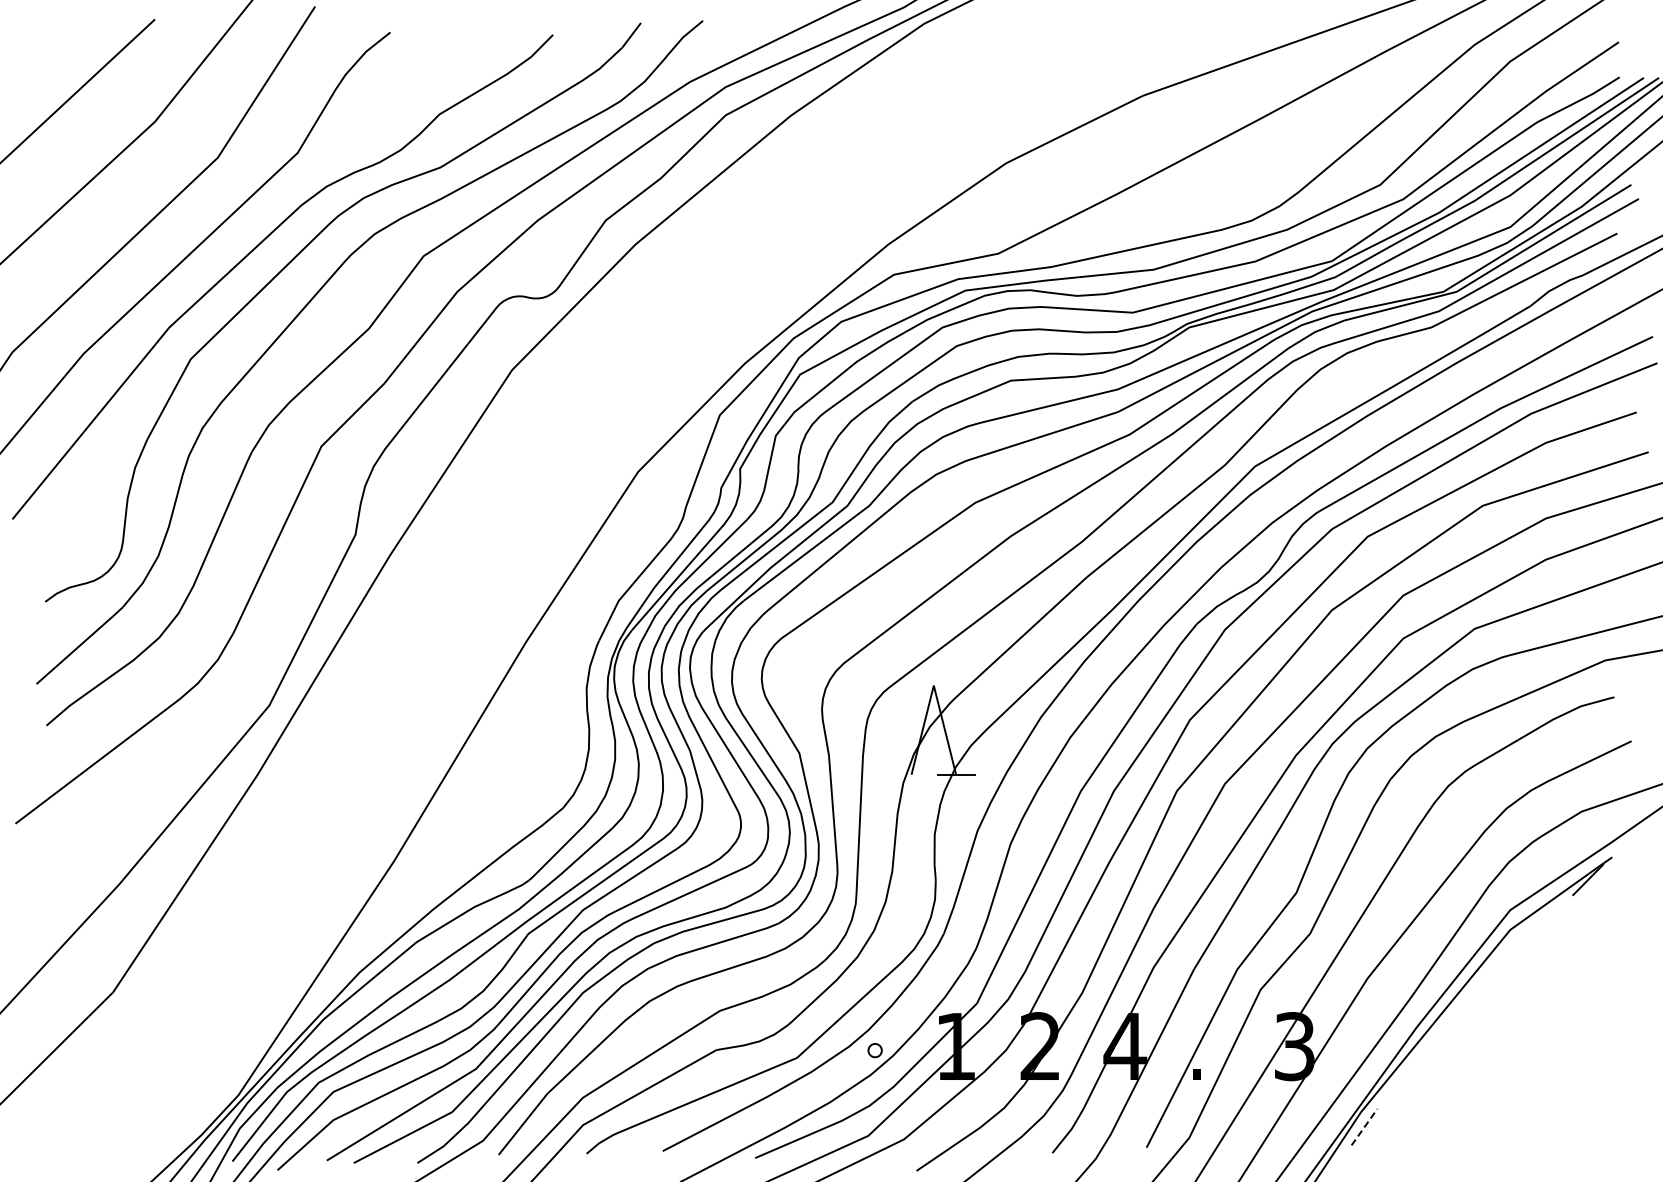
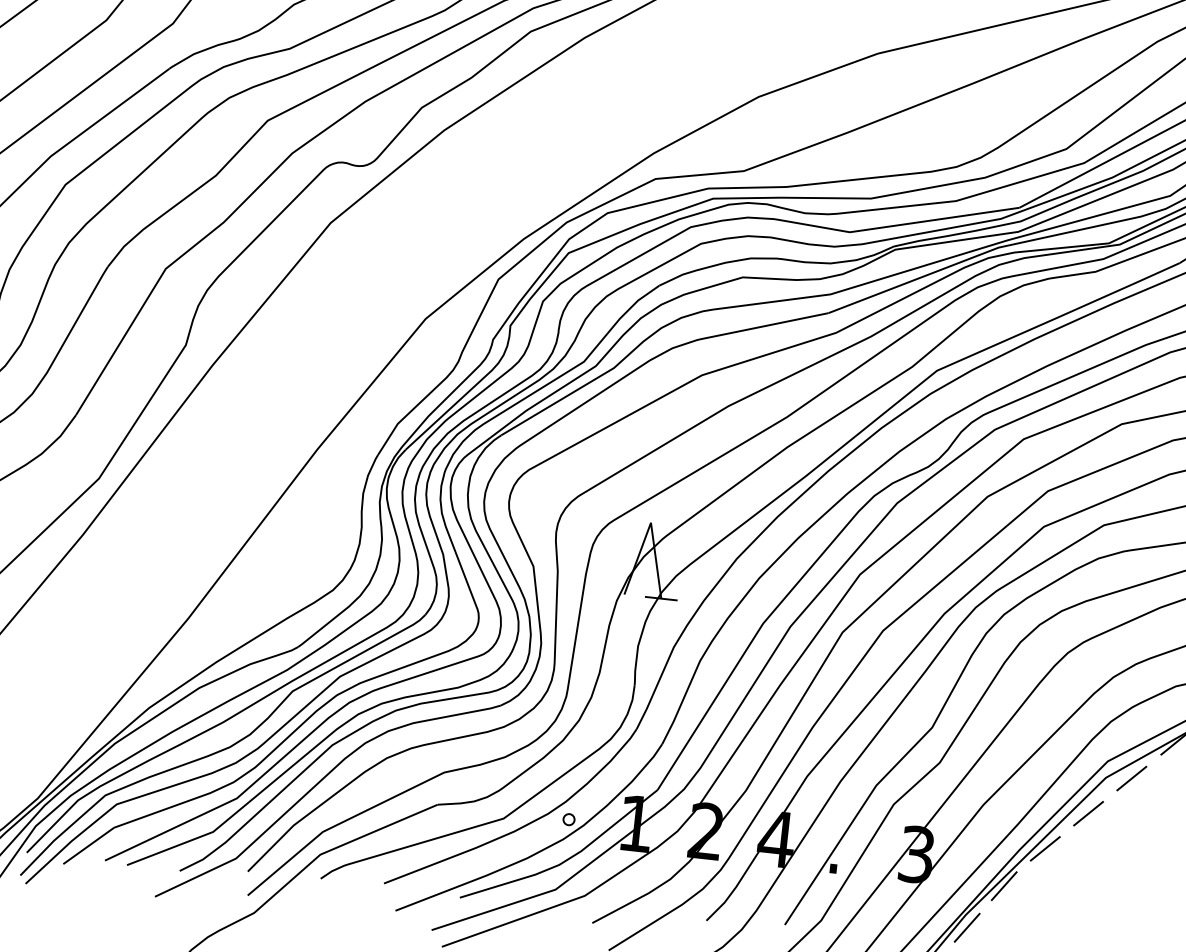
line: (1540, 927) -> (1131, 778), added
line: (1493, 974) -> (1087, 813), added
line: (1446, 1022) -> (1044, 848), added
line: (1403, 1072) -> (1004, 886), added
line: (1364, 1126) -> (967, 927), dashed -> solid

